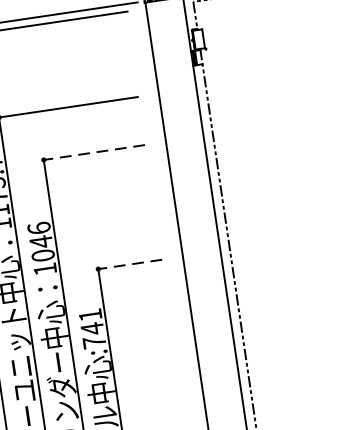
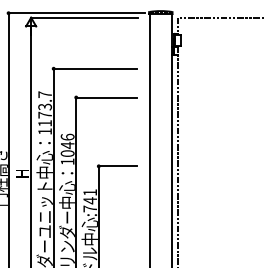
line: (92, 152) -> (105, 97), dashed -> solid
line: (129, 264) -> (117, 166), dashed -> solid

